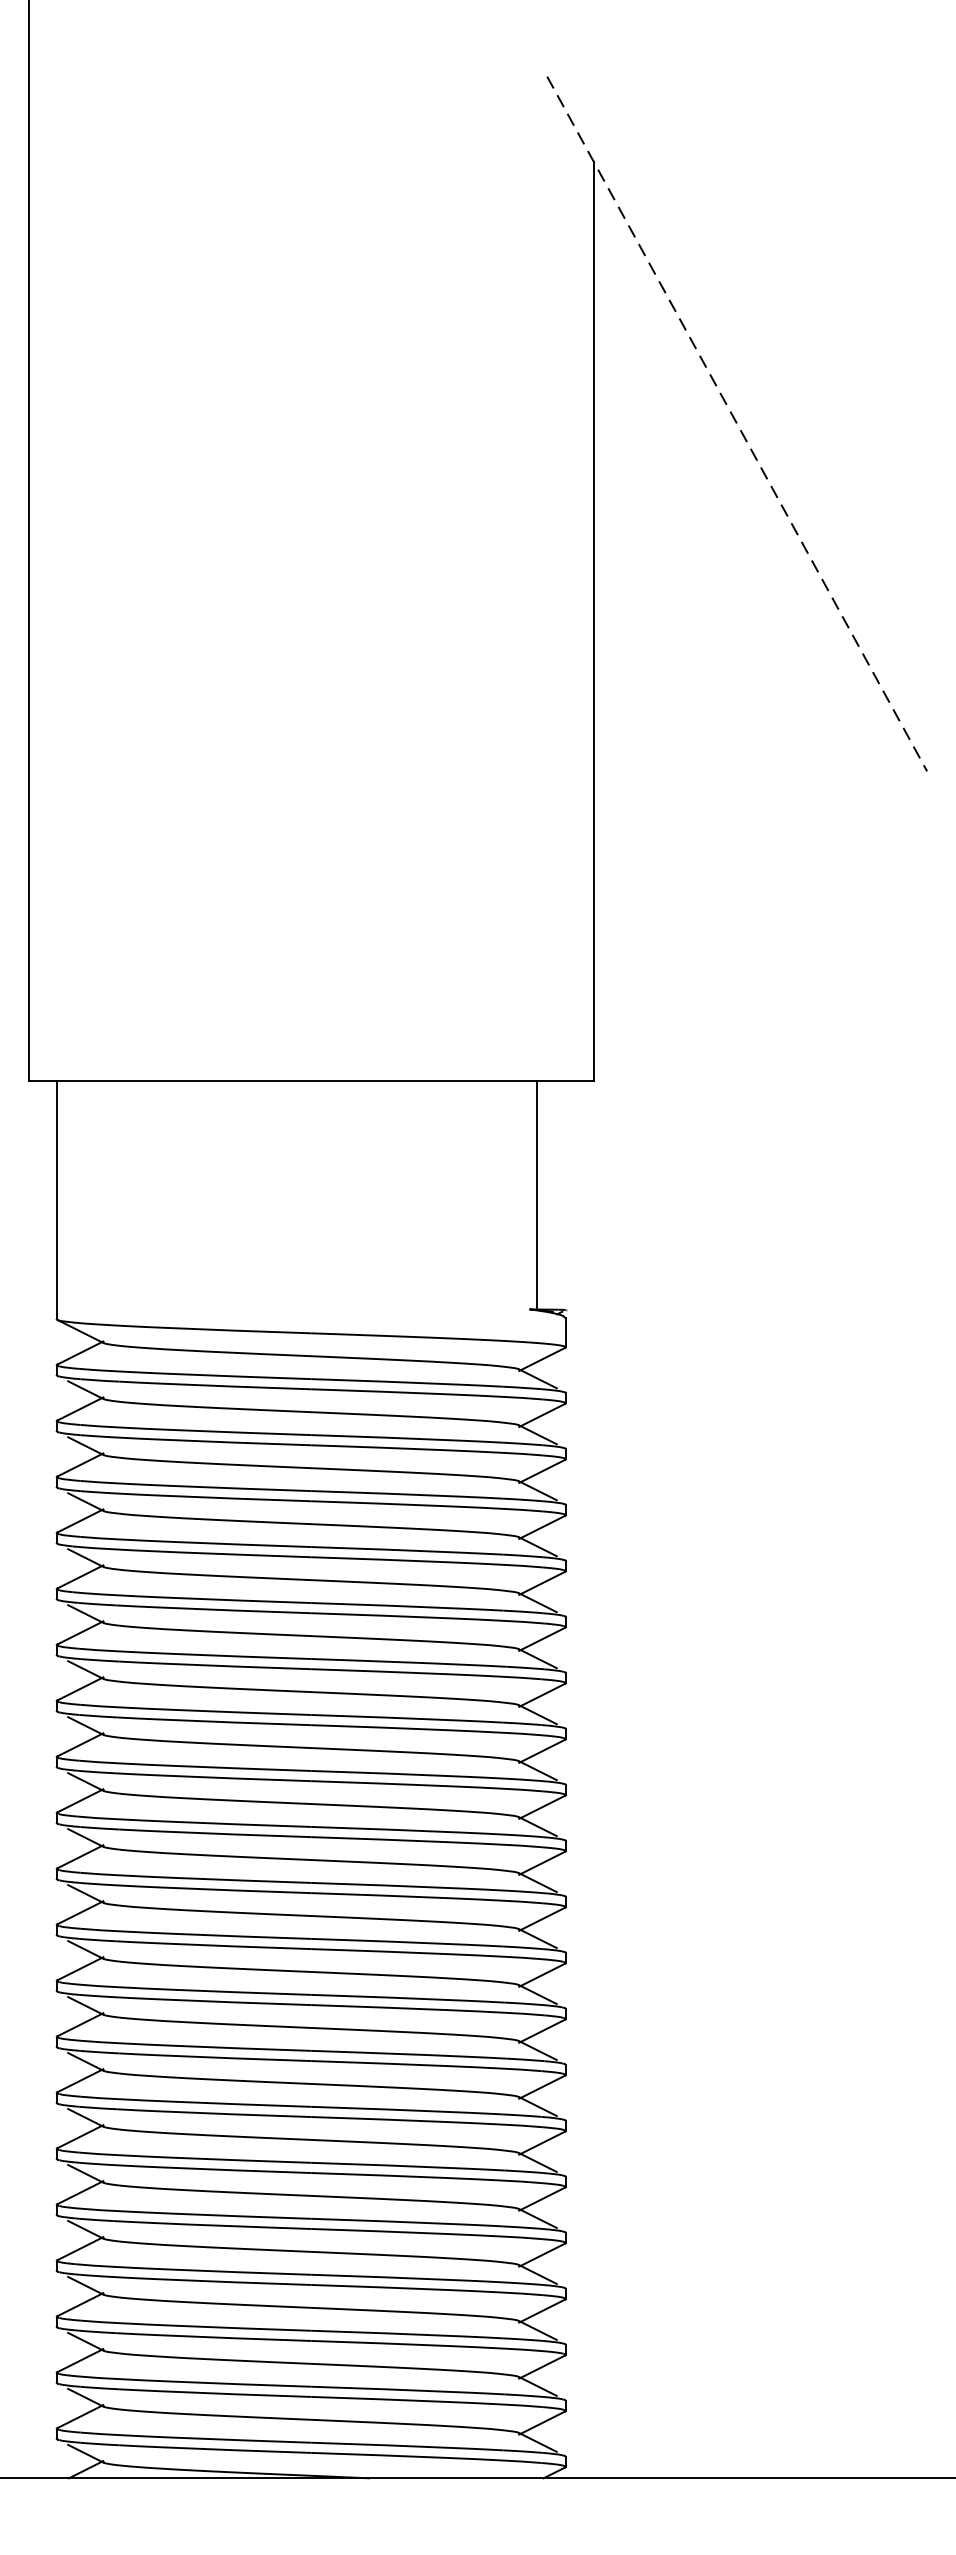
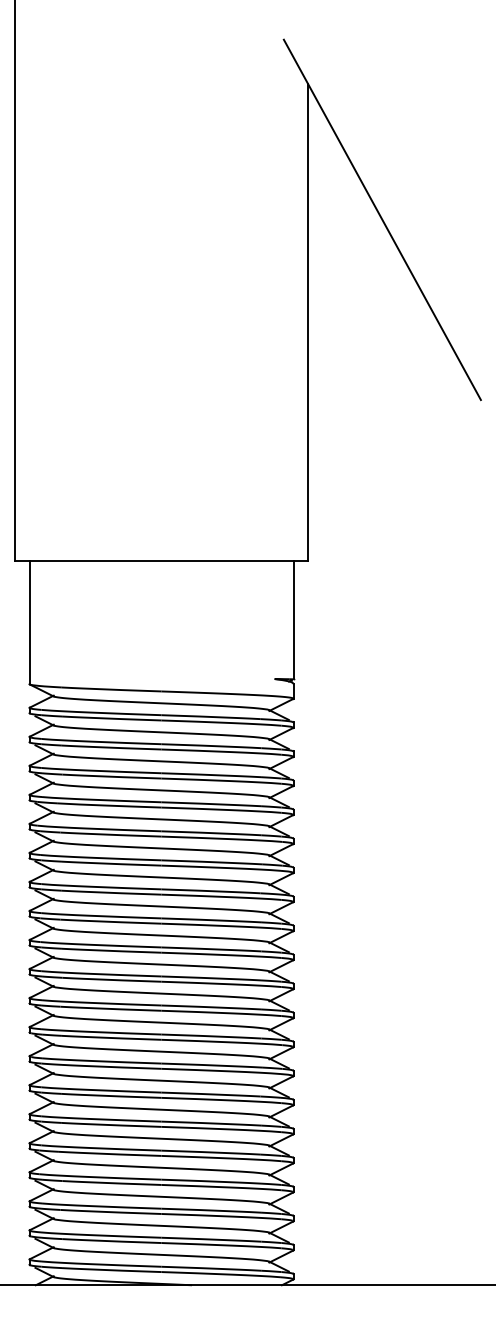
line: (737, 425) -> (382, 220), dashed -> solid
line: (536, 1194) -> (293, 619), moved

